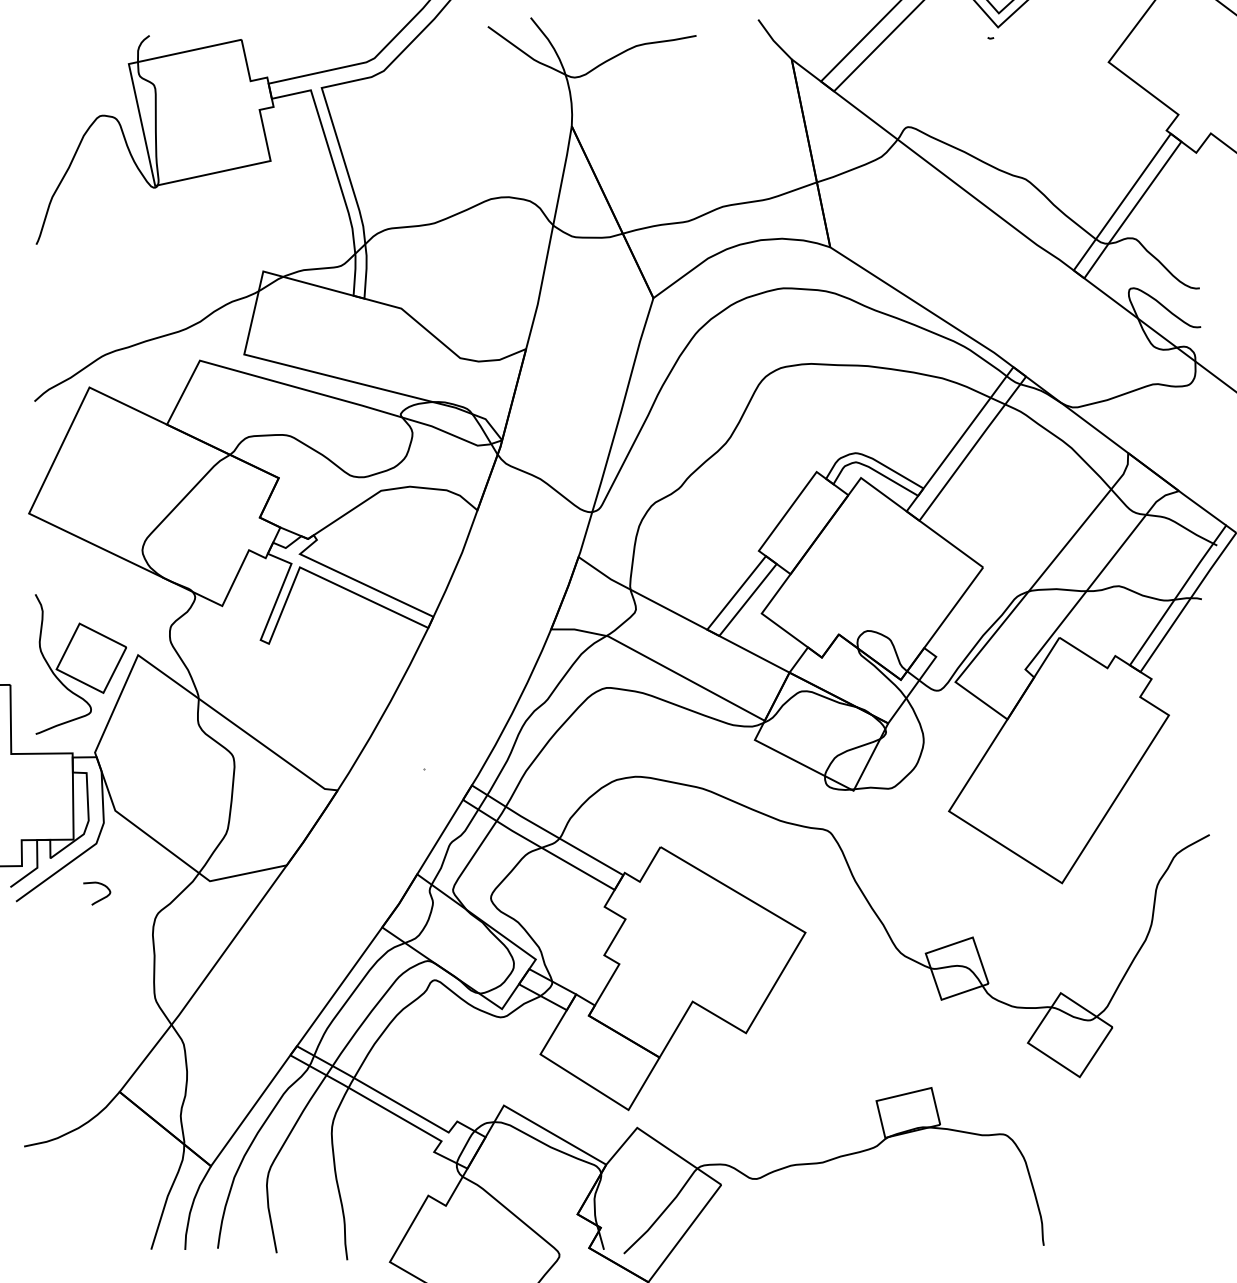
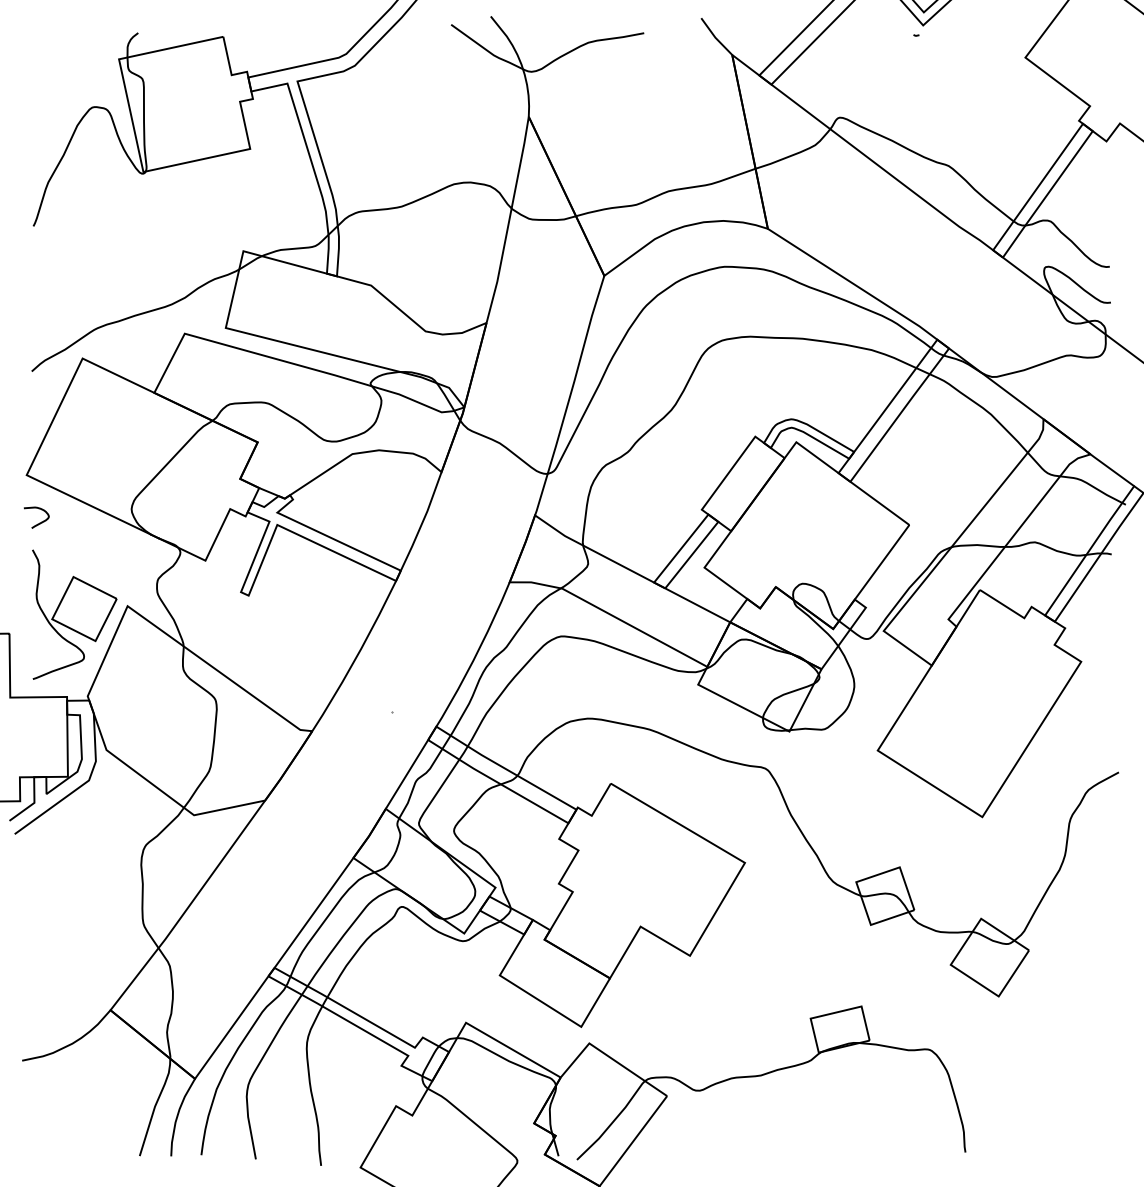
curve: (100, 898) -> (39, 522), moved

